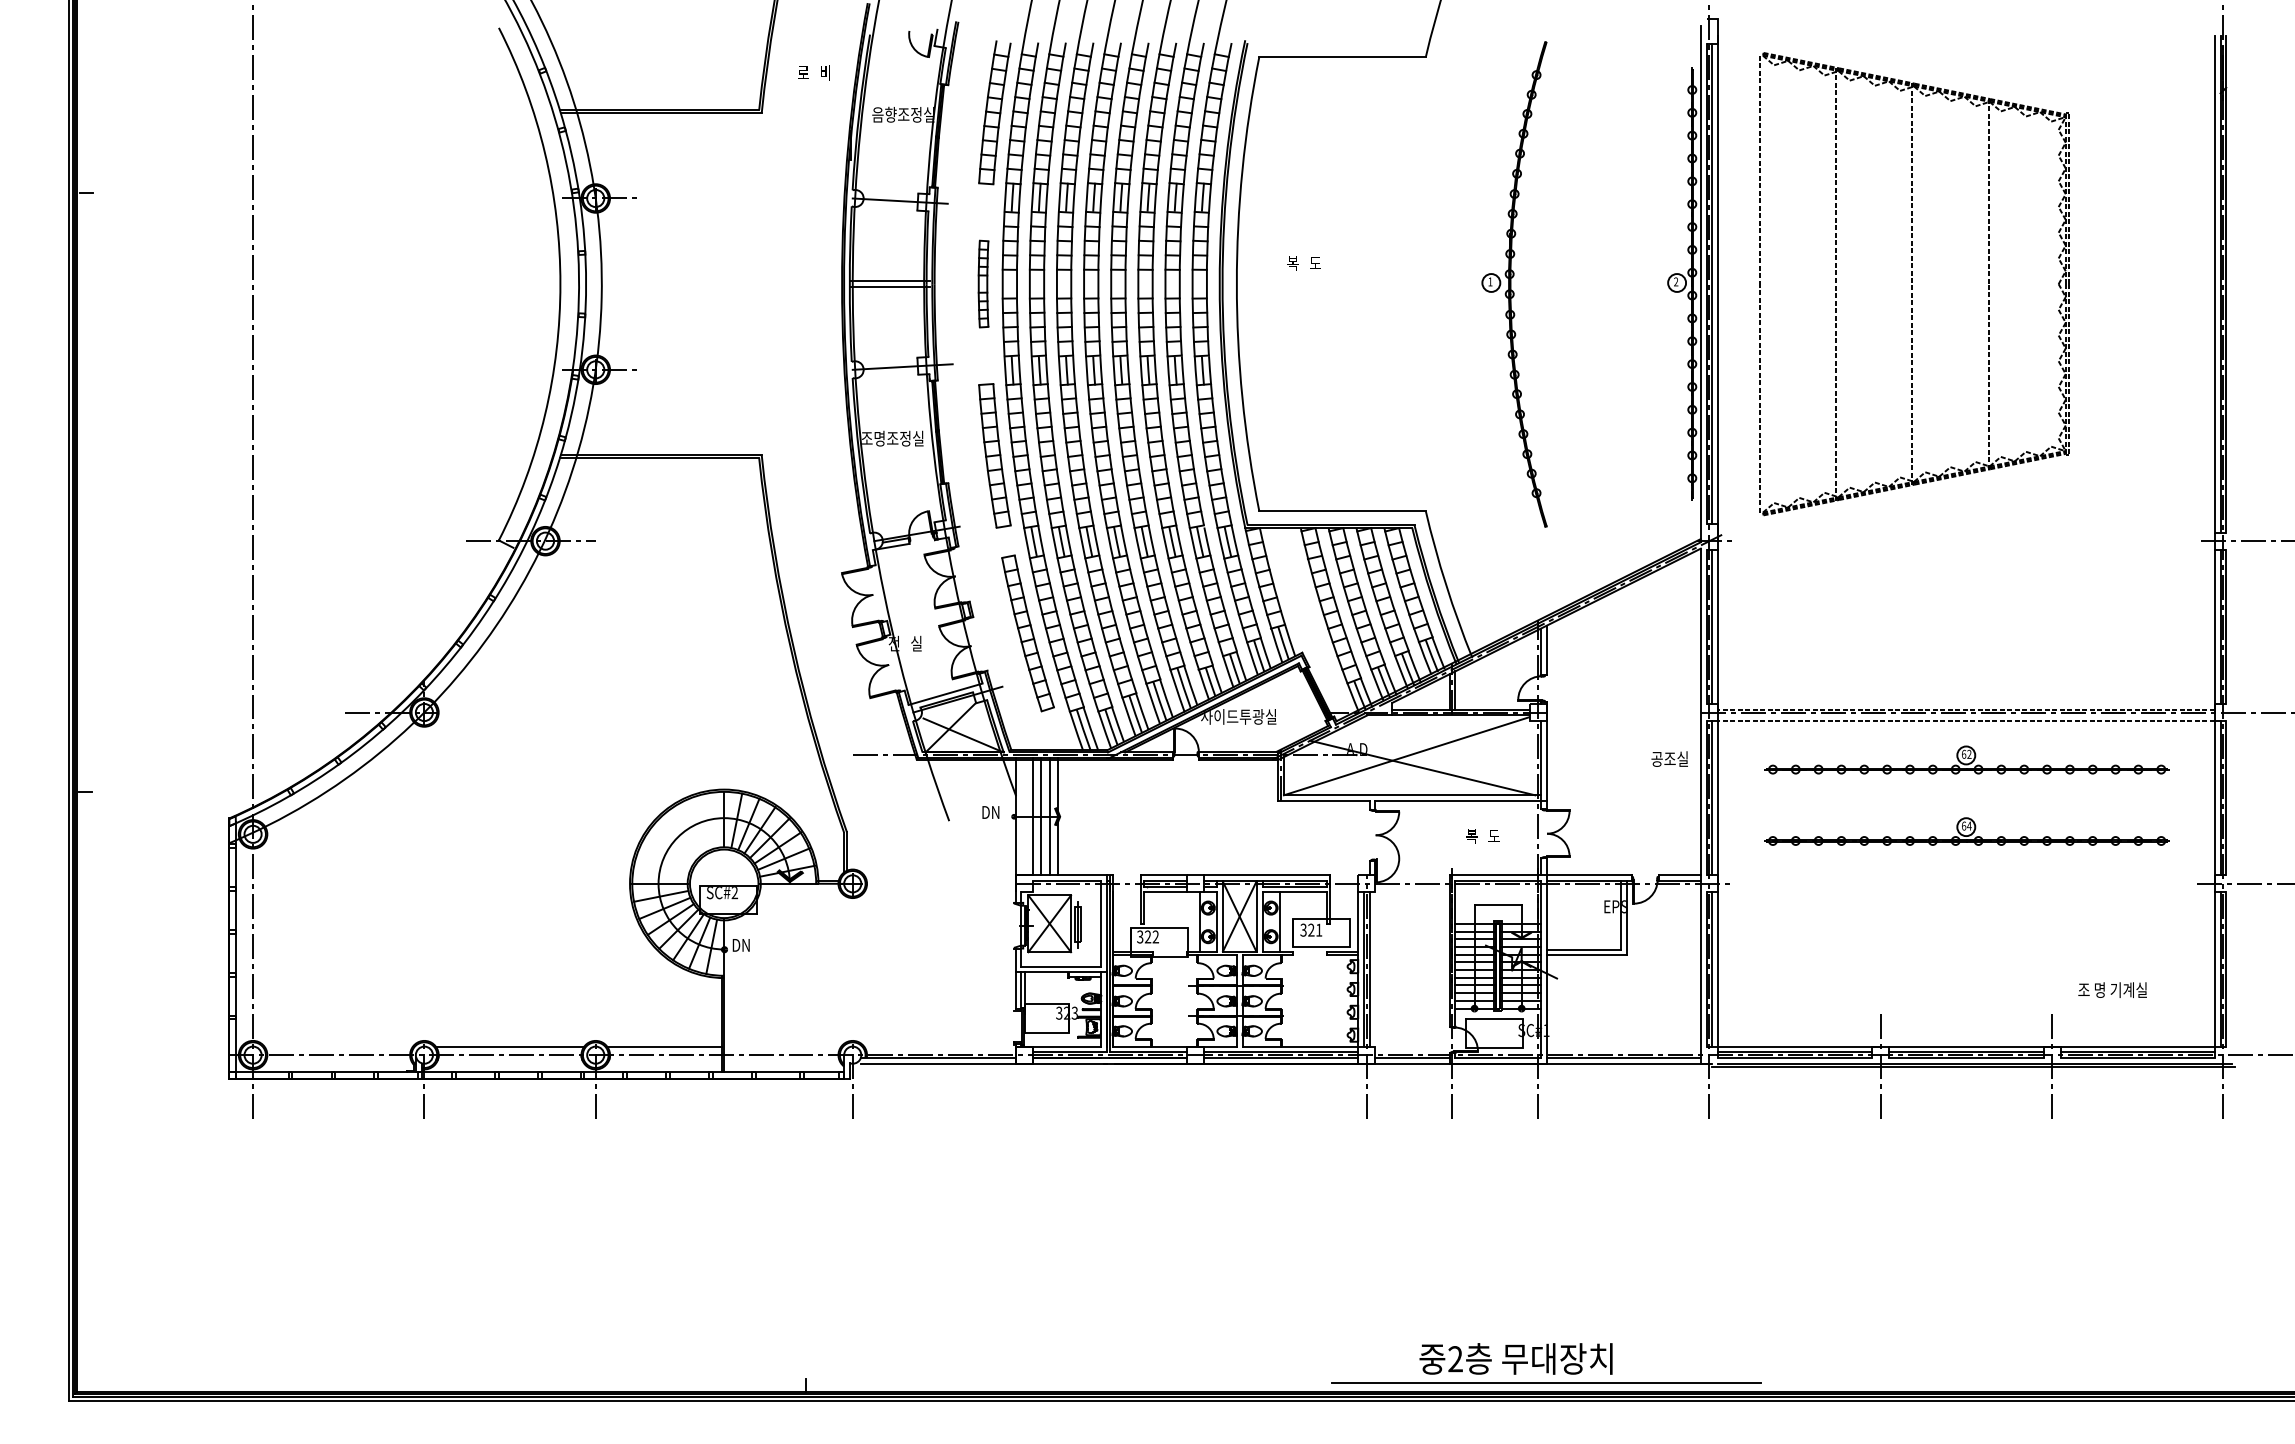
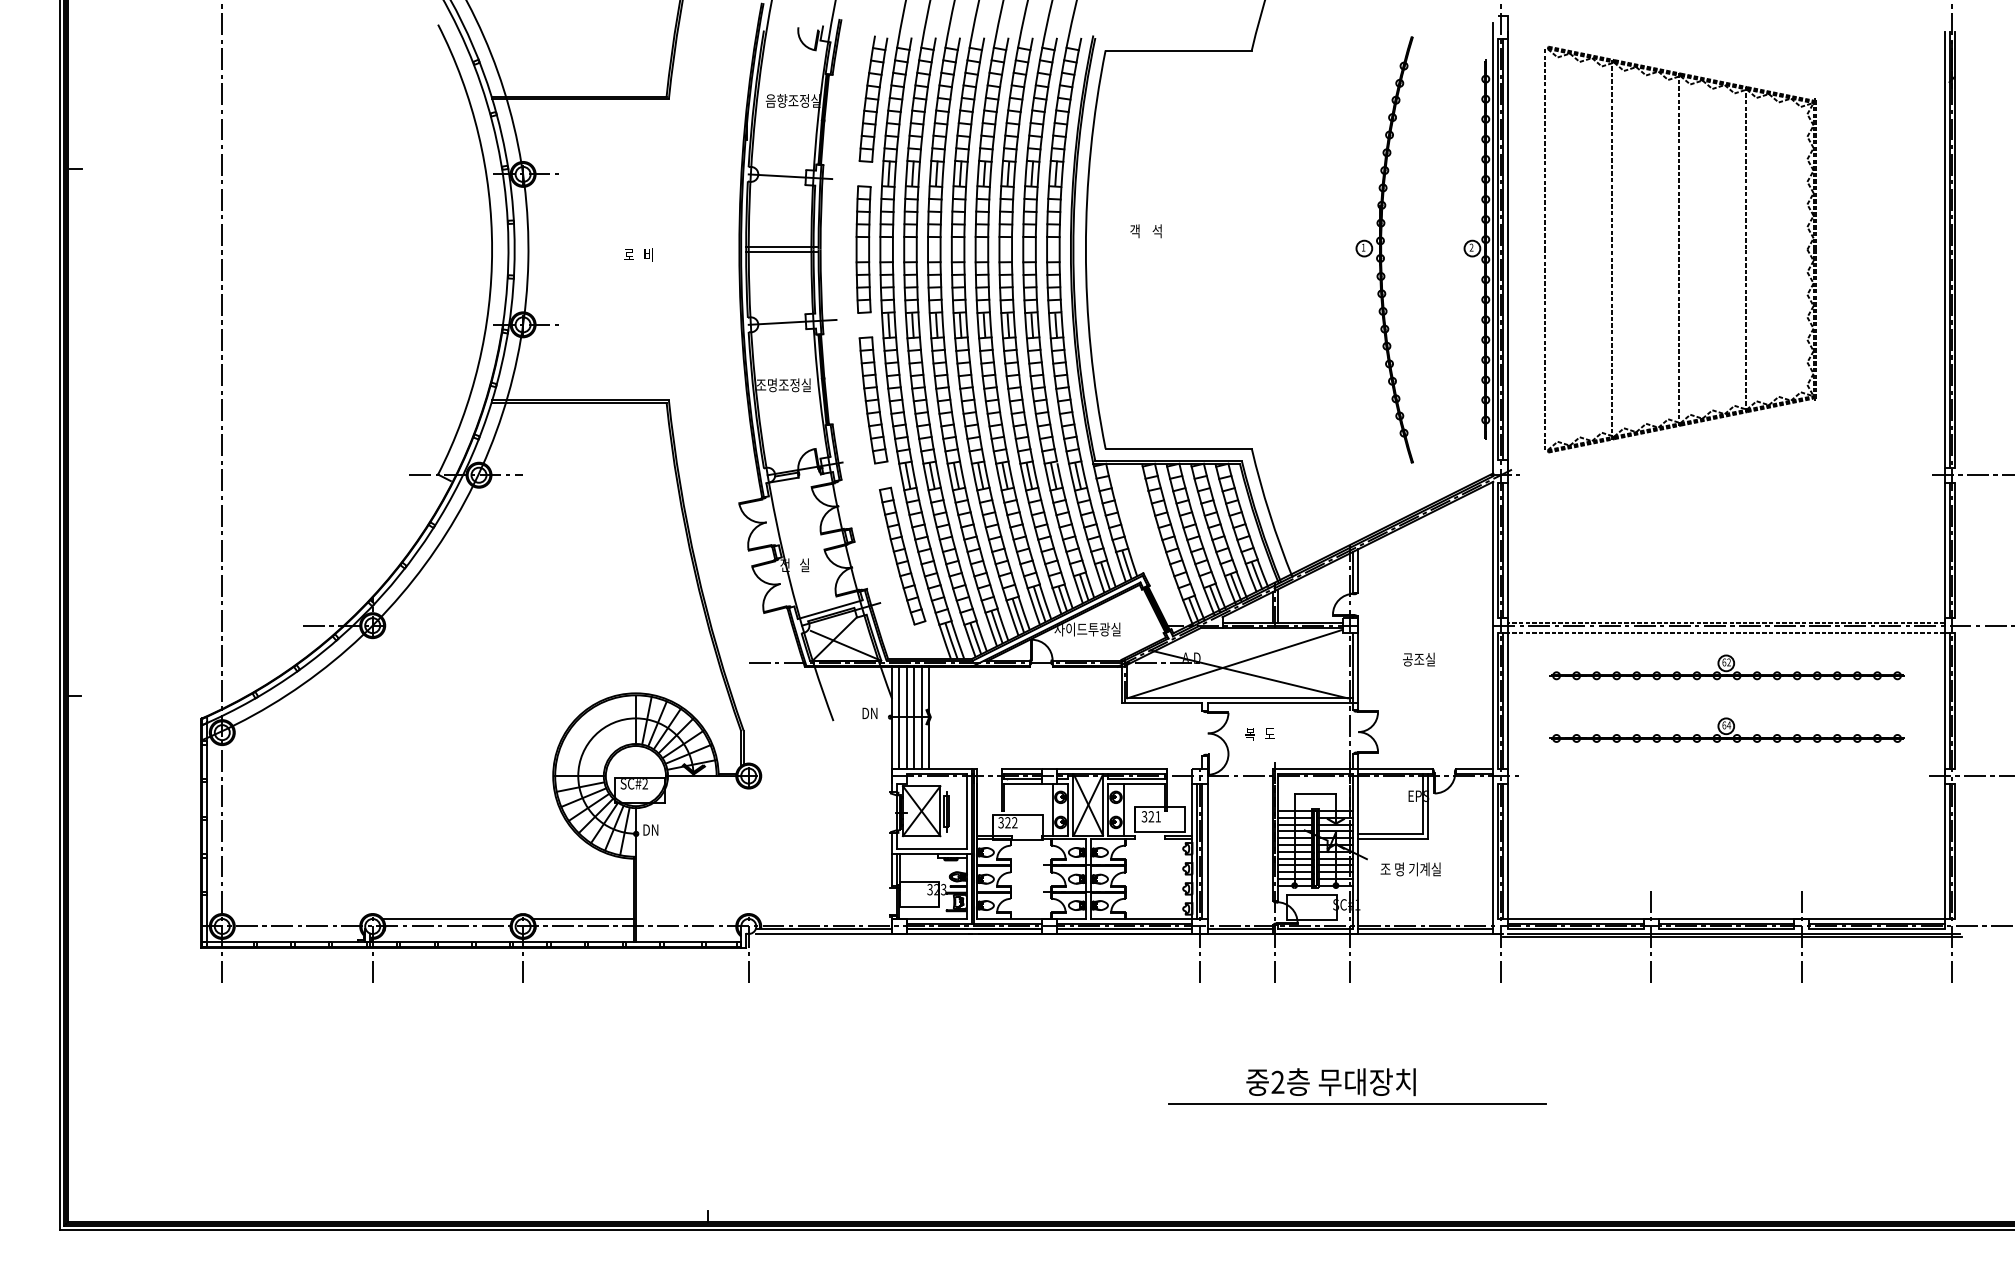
text: (813, 72) -> (638, 254), moved
text: (1304, 263) -> (1145, 231), 복   도 -> 객    석
part: (983, 284) -> (863, 249), size x1.67
part: (1514, 284) -> (1384, 249), moved
text: (1669, 759) -> (1418, 659), moved
line: (1024, 815) -> (899, 716), added
text: (1482, 836) -> (1259, 734), moved
line: (1375, 968) -> (1207, 850), added
text: (2112, 990) -> (1410, 869), moved
part: (1546, 1363) -> (1357, 1086), moved

